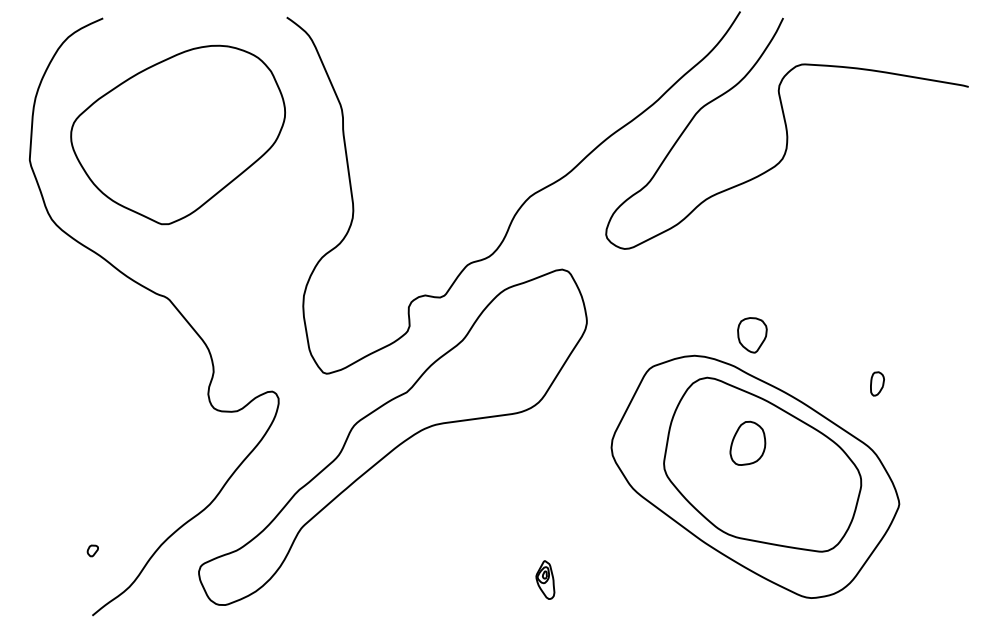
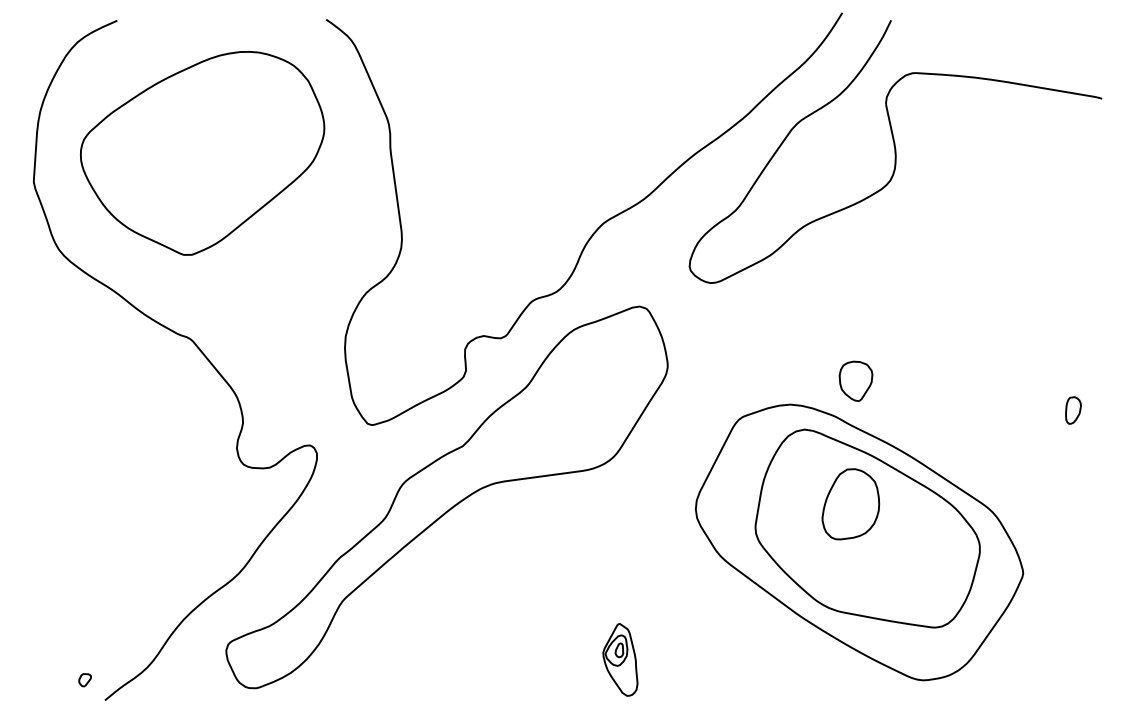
part: (877, 383) -> (1073, 409), moved
part: (747, 443) -> (850, 504), size x1.43
part: (92, 550) -> (84, 679), moved
part: (545, 579) -> (620, 659), size x1.67

